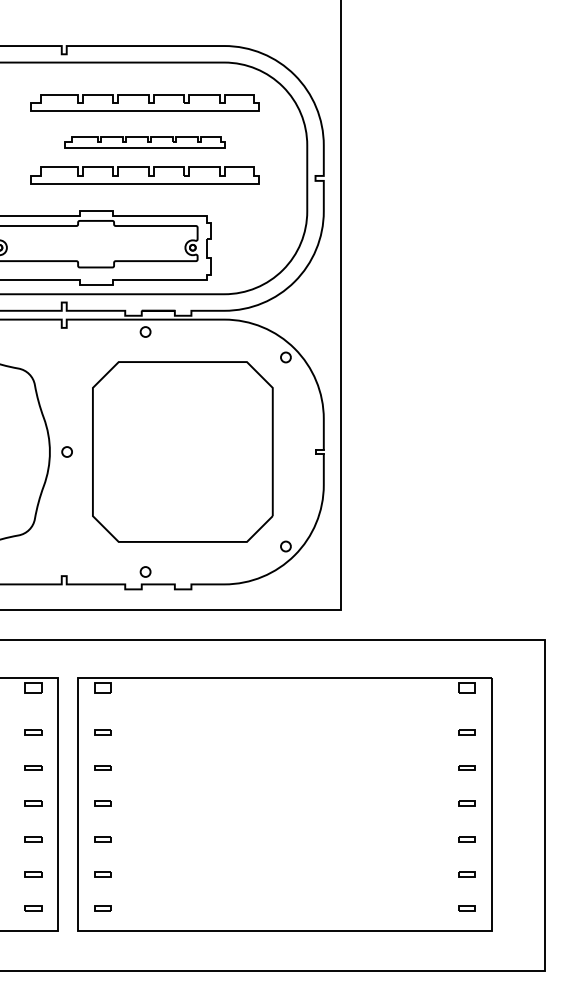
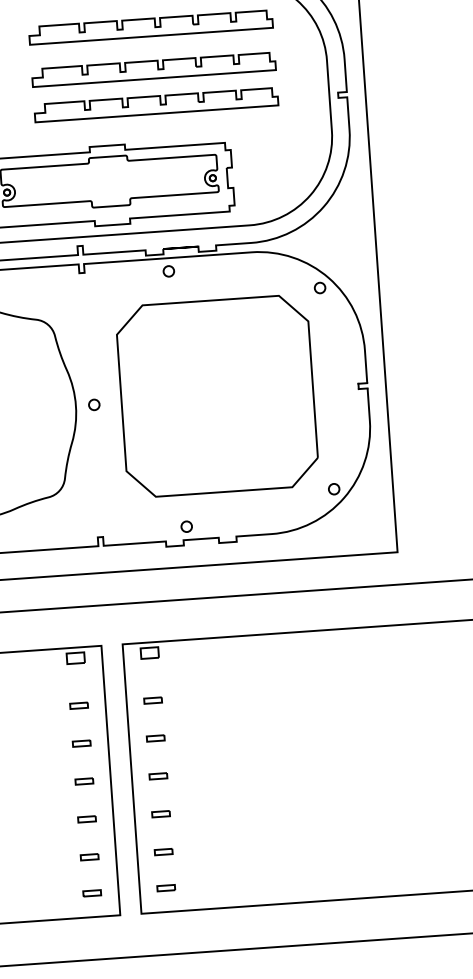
part: (144, 142) -> (153, 69), size x1.43

